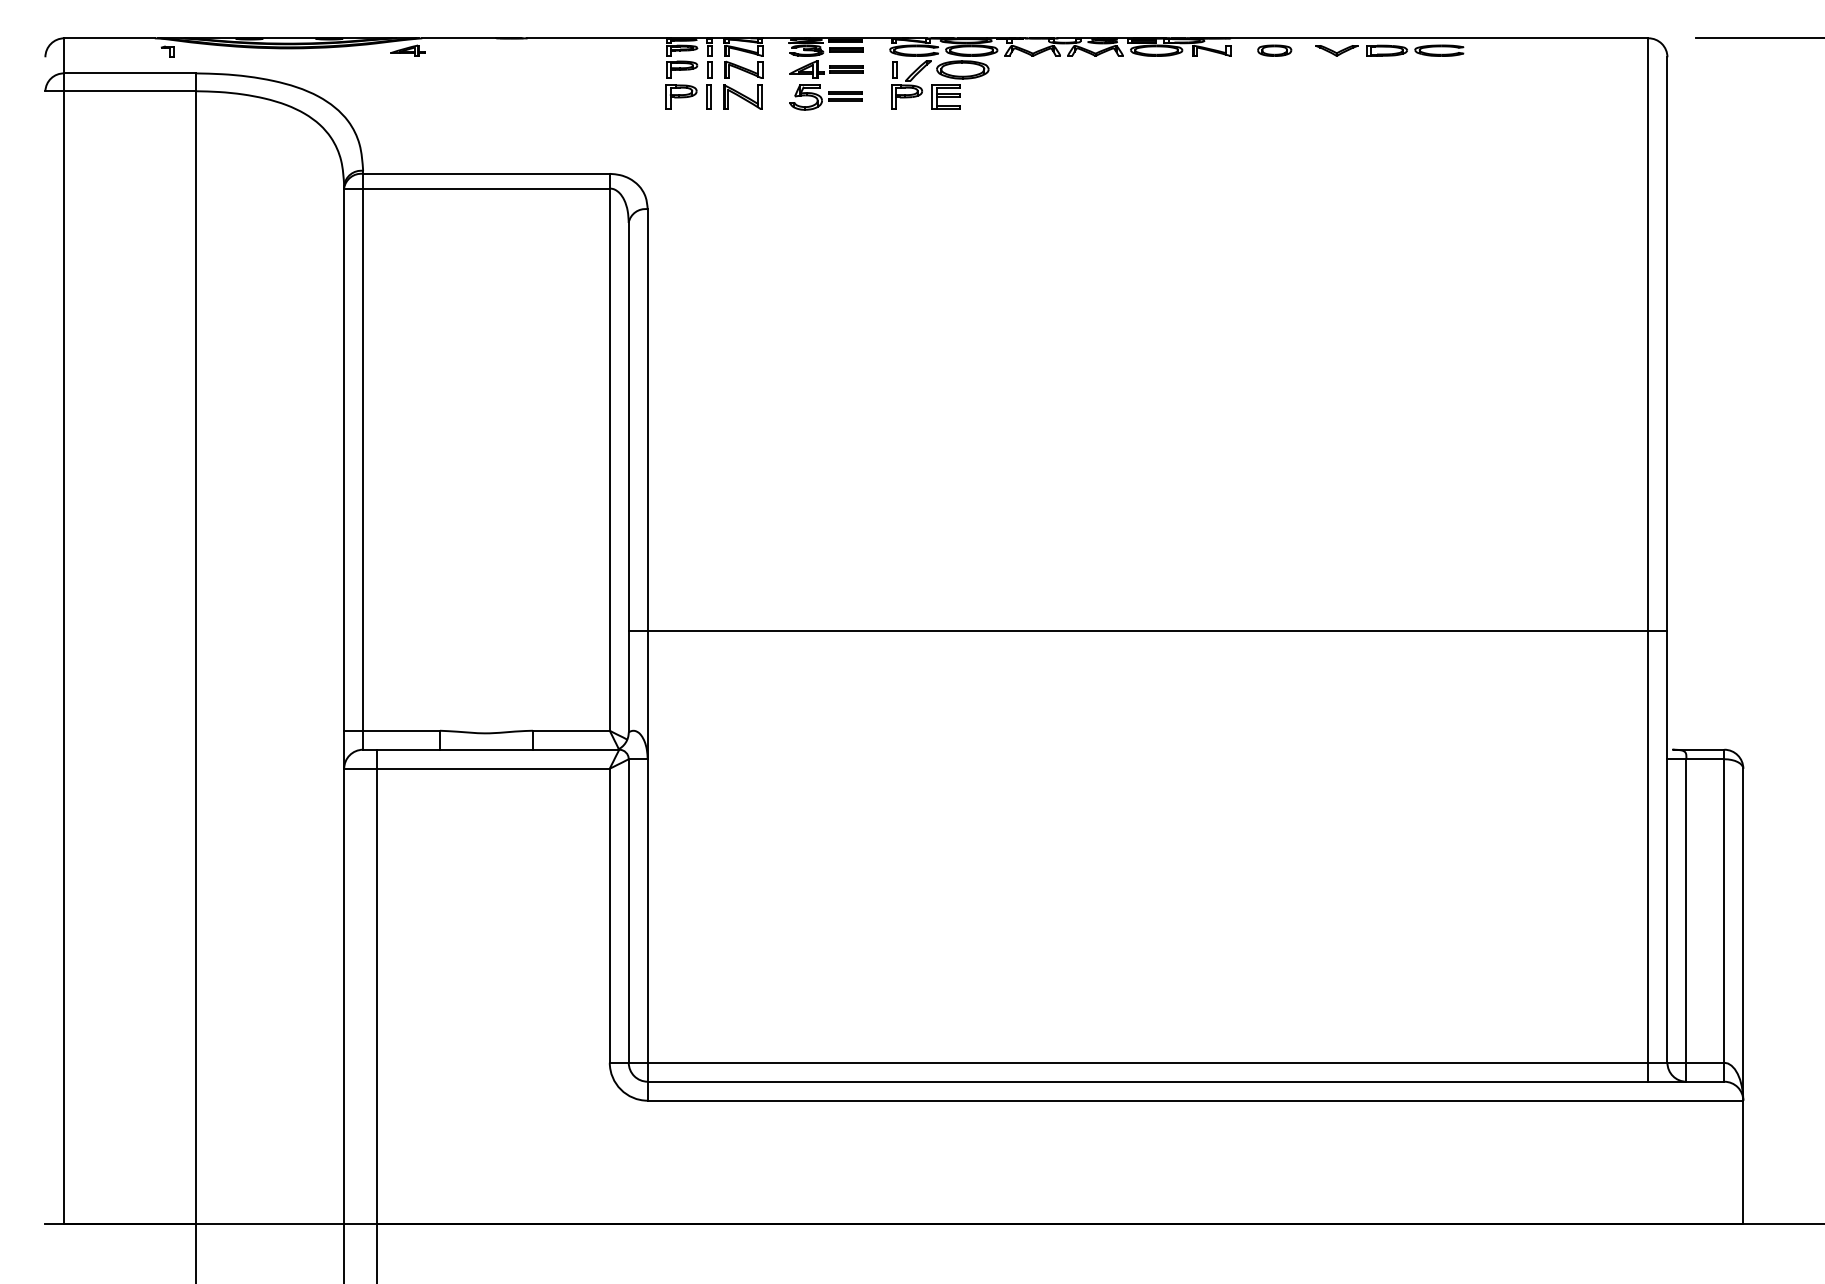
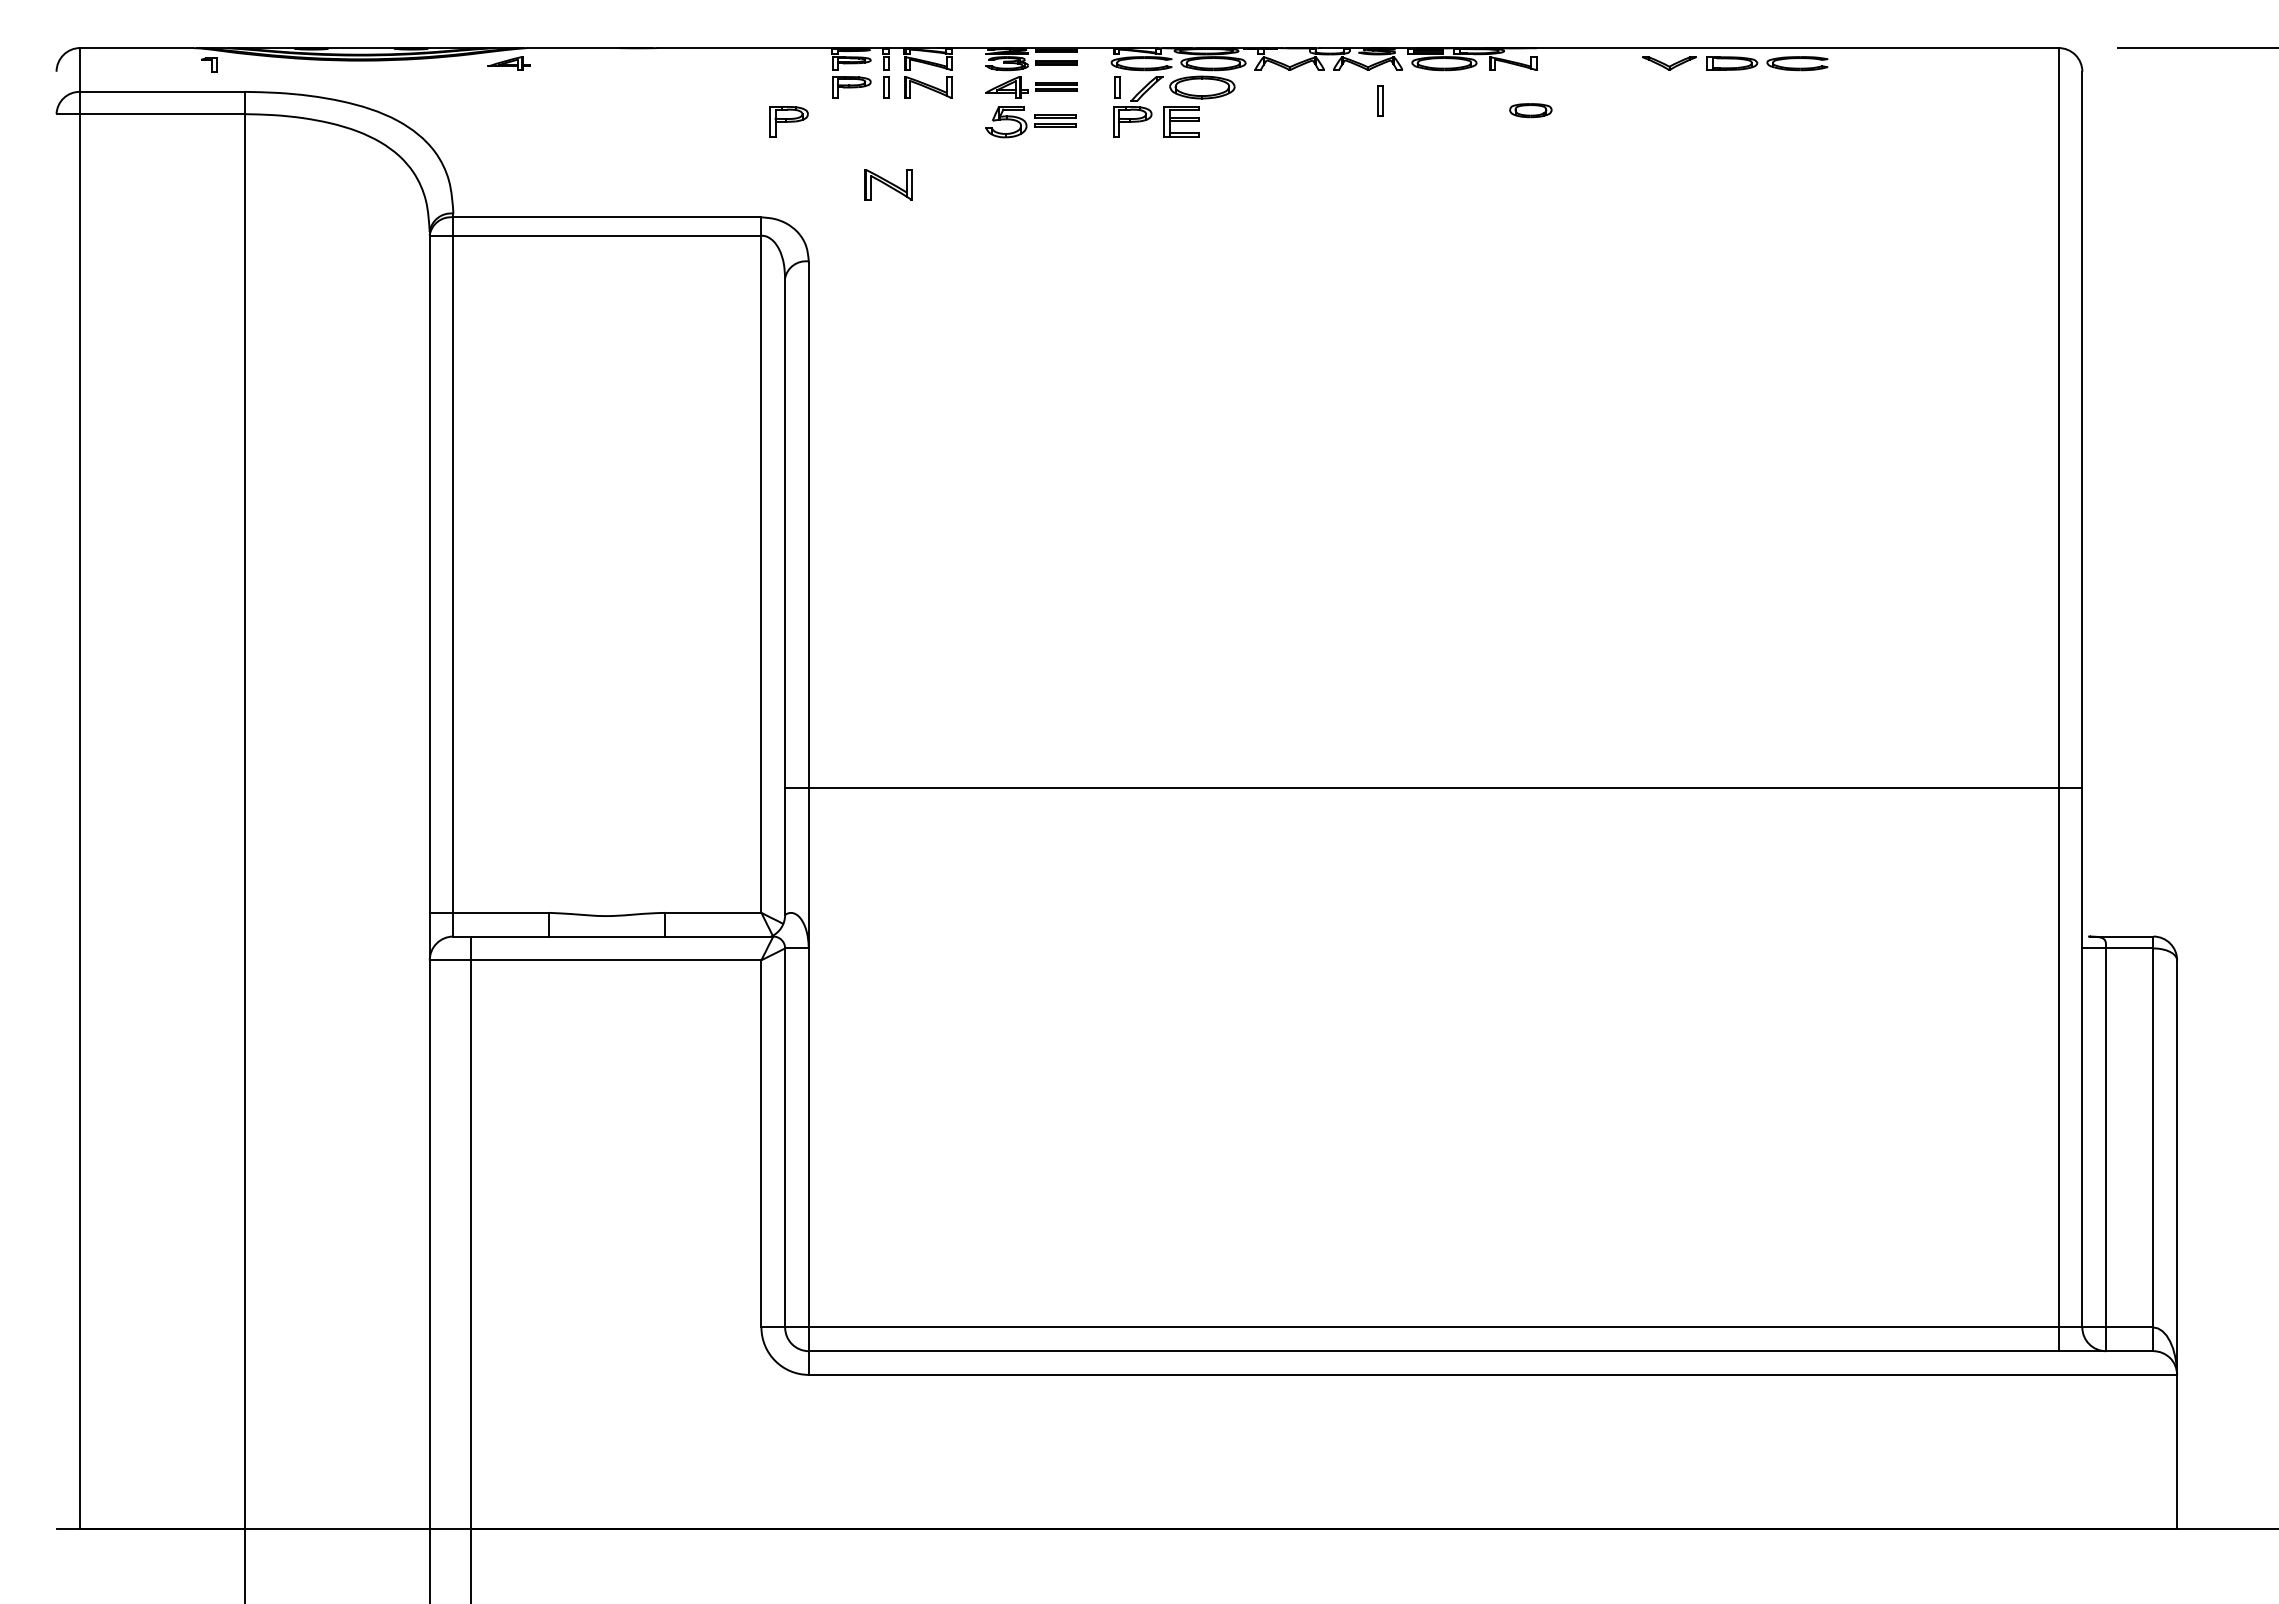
part: (1274, 50) -> (1530, 110), moved
part: (681, 97) -> (788, 121), moved
part: (709, 97) -> (1380, 100), moved
part: (742, 97) -> (888, 184), moved

